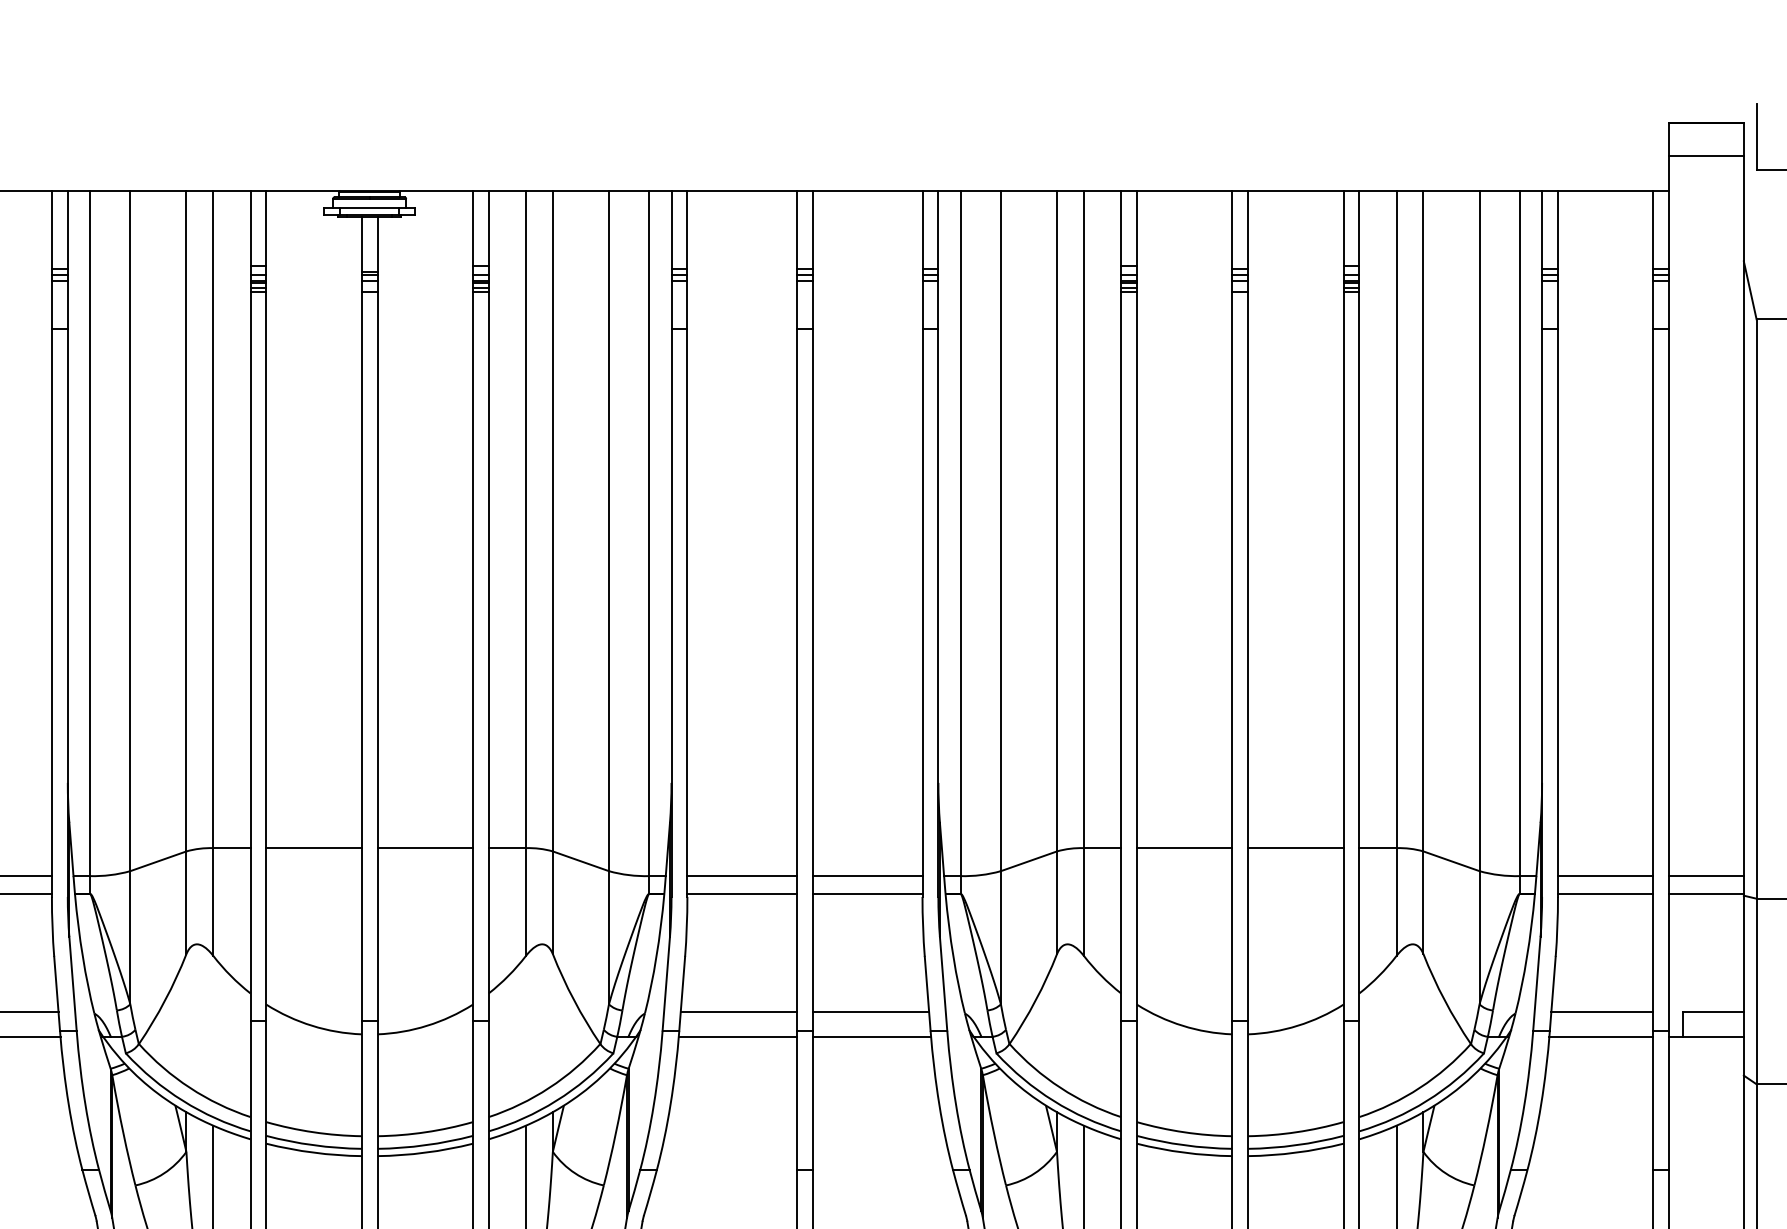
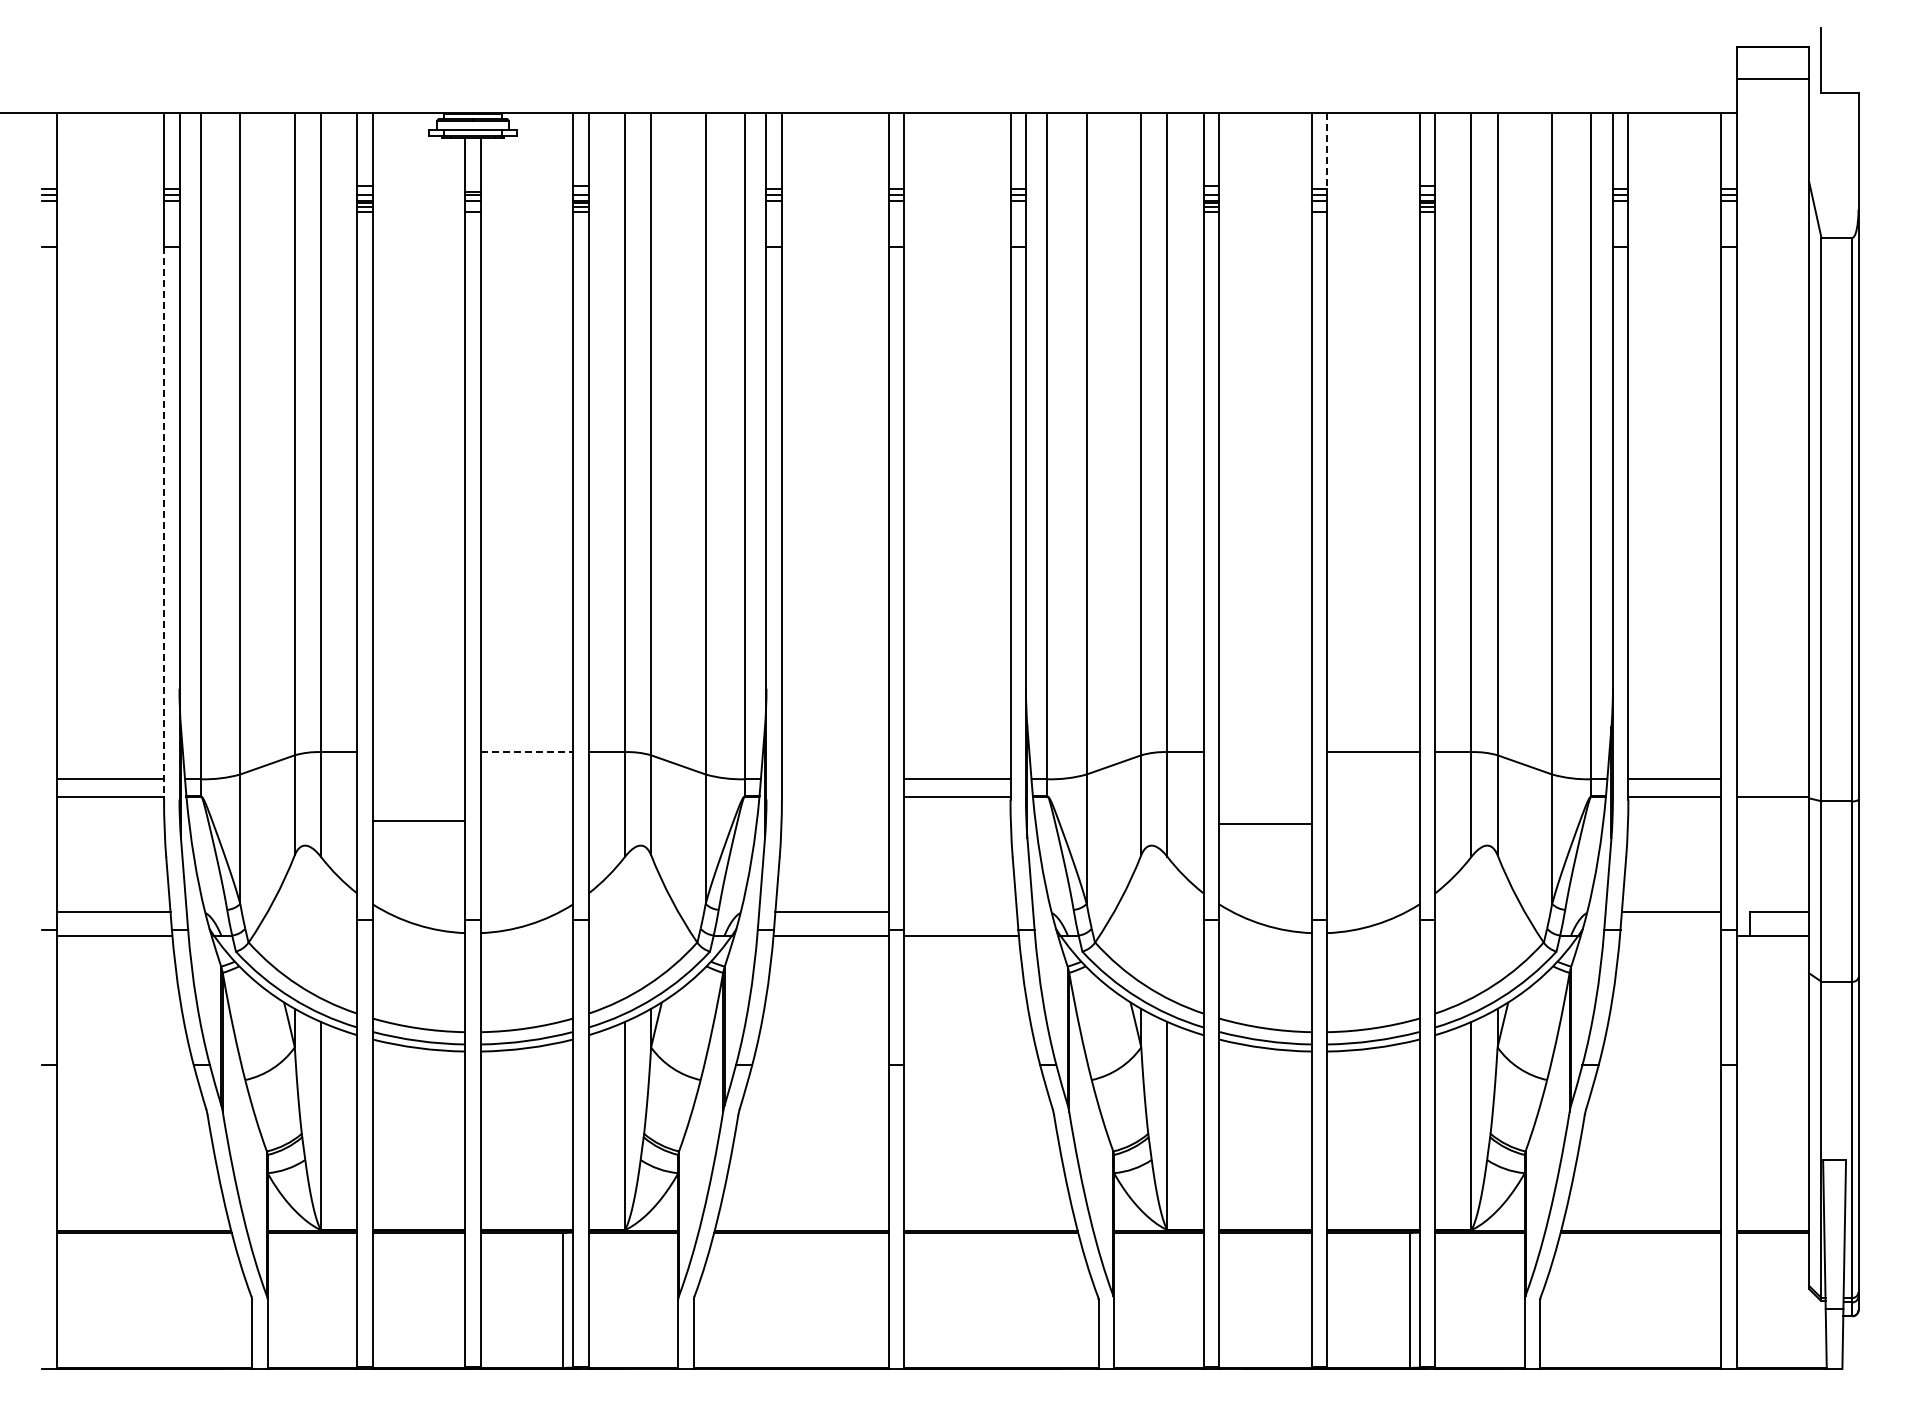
line: (1248, 230) -> (1327, 151), solid -> dashed
line: (52, 613) -> (164, 523), solid -> dashed
line: (313, 848) -> (418, 821), moved
line: (425, 848) -> (527, 752), solid -> dashed
line: (1184, 848) -> (1265, 824), moved
line: (741, 876) -> (834, 779), removed
line: (1706, 876) -> (1772, 779), removed
line: (741, 893) -> (834, 796), removed
line: (870, 1012) -> (959, 911), removed
line: (1601, 1036) -> (1670, 935), removed

